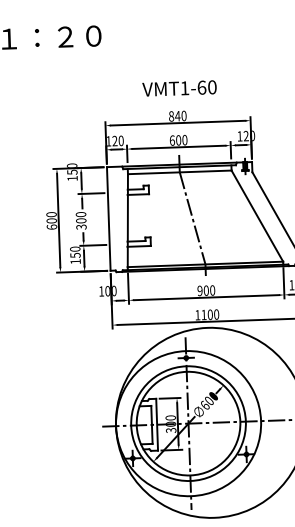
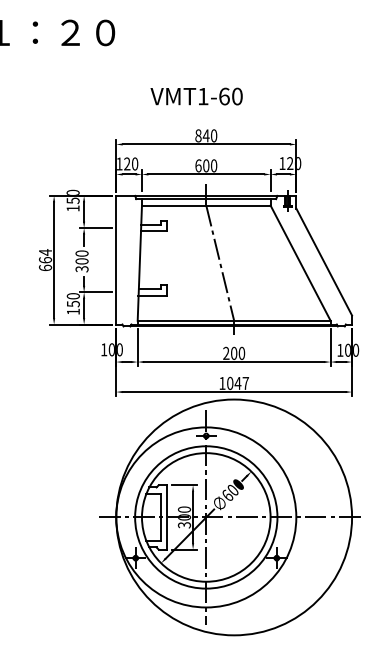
text: (179, 88) -> (196, 96), moved
text: (51, 217) -> (45, 256), 600 -> 664
text: (200, 290) -> (226, 353), 900 -> 200
text: (210, 314) -> (238, 382), 1100 -> 1047

